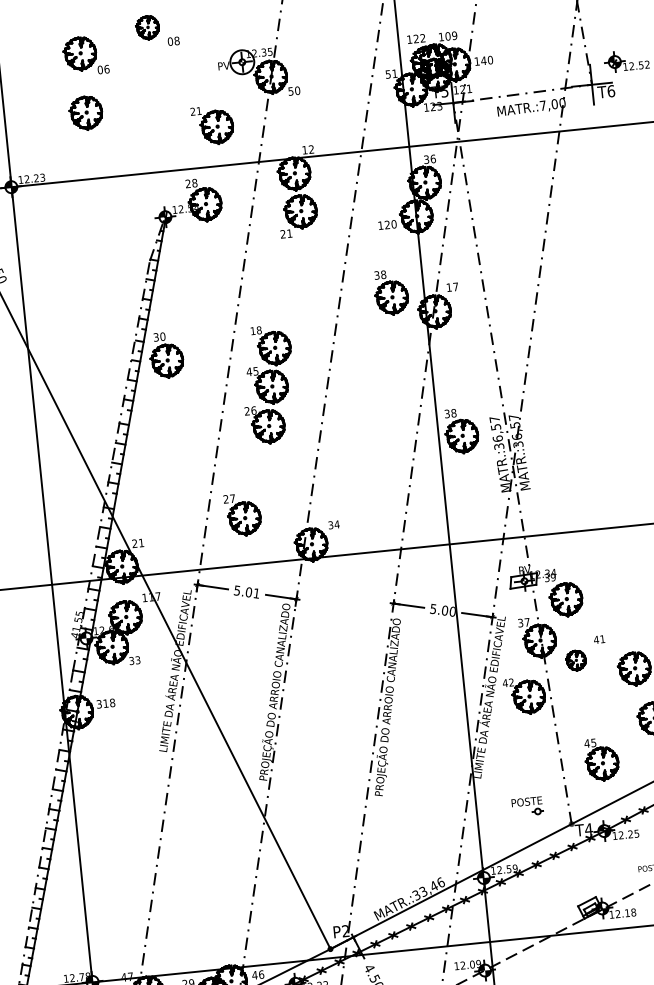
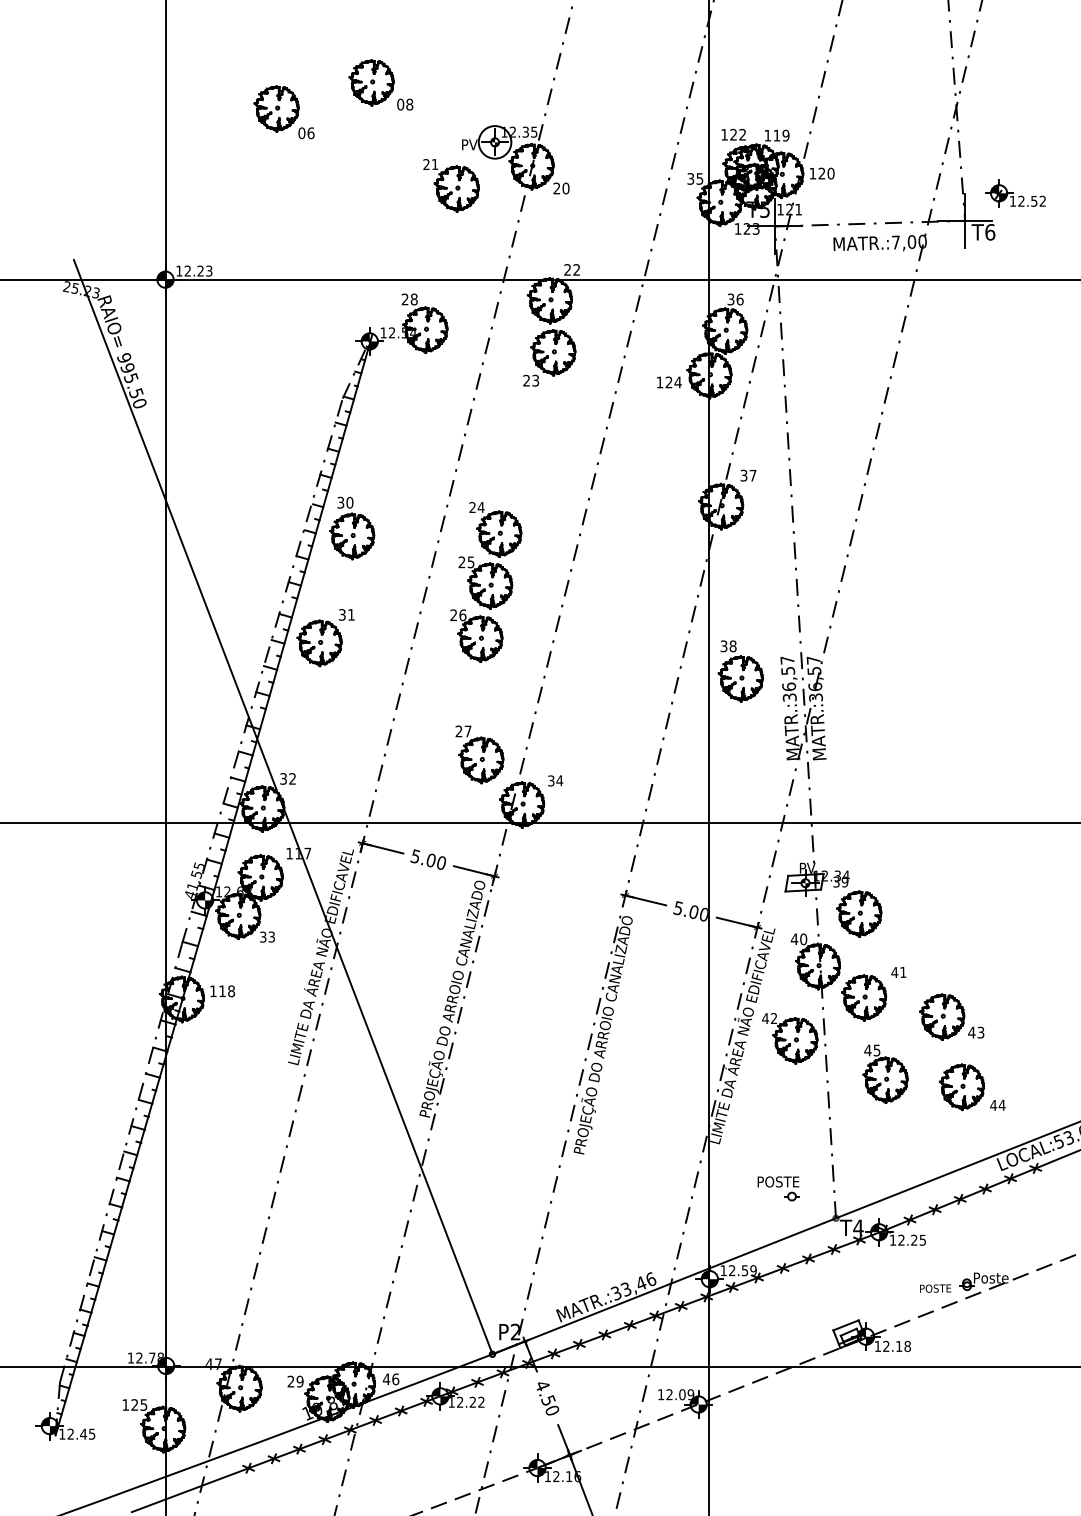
part: (147, 27) -> (371, 82), size x1.43
text: (447, 36) -> (776, 135), 109 -> 119
text: (483, 60) -> (821, 173), 140 -> 120
text: (391, 73) -> (695, 178), 51 -> 35
text: (290, 91) -> (556, 188), 50 -> 20
part: (85, 112) -> (276, 189), removed
part: (212, 125) -> (451, 185), moved
text: (304, 149) -> (567, 269), 12 -> 22
text: (393, 224) -> (677, 382), 120 -> 124
text: (289, 233) -> (535, 380), 21 -> 23
text: (448, 287) -> (743, 475), 17 -> 37
part: (390, 292) -> (664, 474), removed
text: (255, 330) -> (476, 506), 18 -> 24
text: (248, 372) -> (461, 562), 45 -> 25
part: (155, 437) -> (325, 638), added
part: (242, 514) -> (479, 754), moved
text: (137, 543) -> (287, 778), 21 -> 32
text: (256, 593) -> (441, 863), 5.01 -> 5.00
text: (523, 622) -> (798, 939), 37 -> 40
part: (576, 660) -> (864, 997), size x1.67
text: (99, 704) -> (213, 991), 318 -> 118
part: (601, 759) -> (885, 1073), moved

